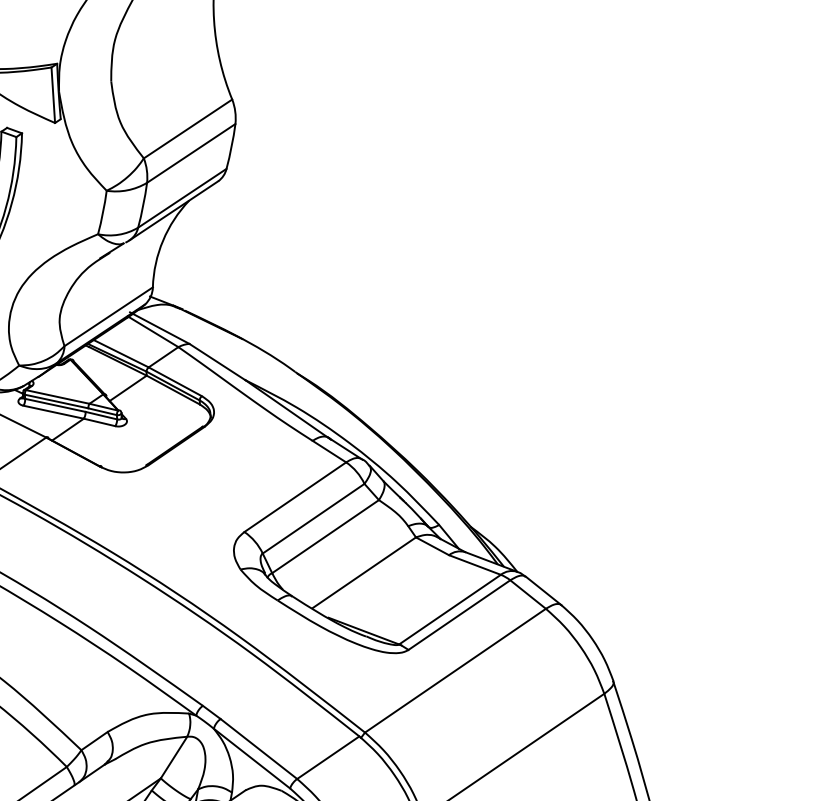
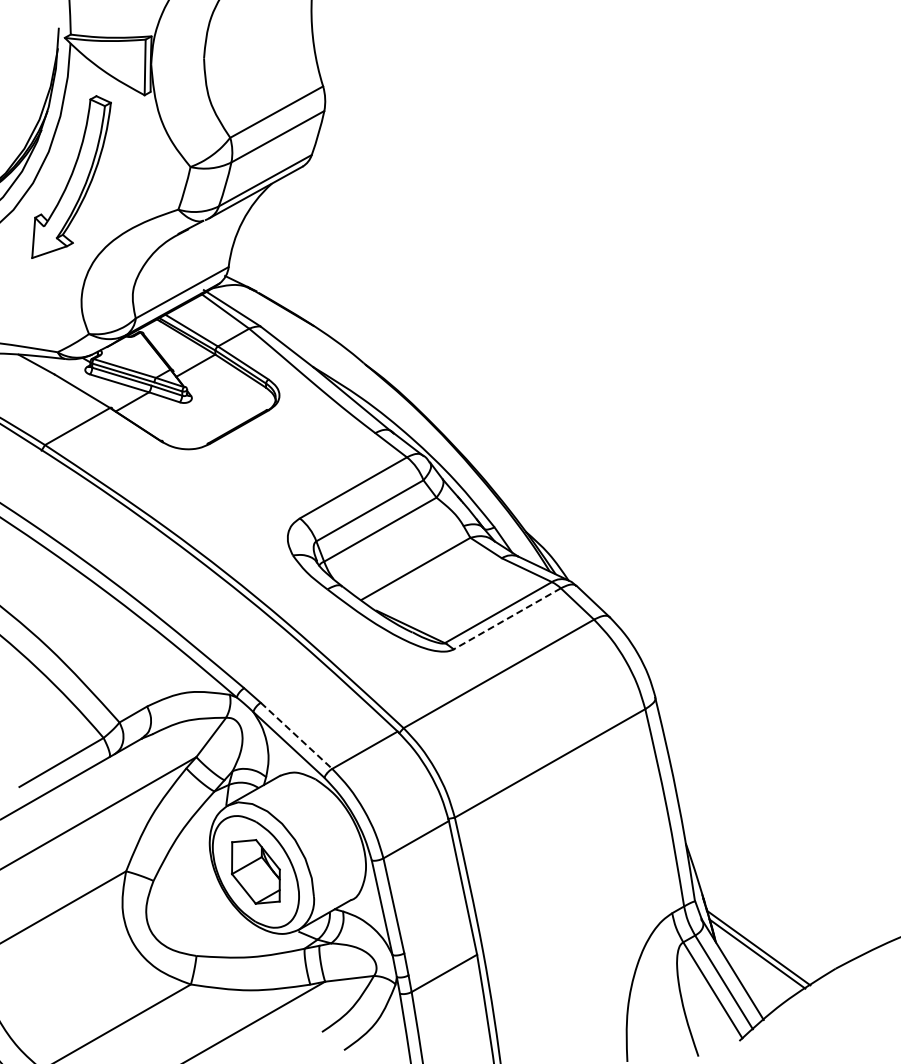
line: (459, 614) -> (507, 618), solid -> dashed
line: (258, 748) -> (296, 735), solid -> dashed

